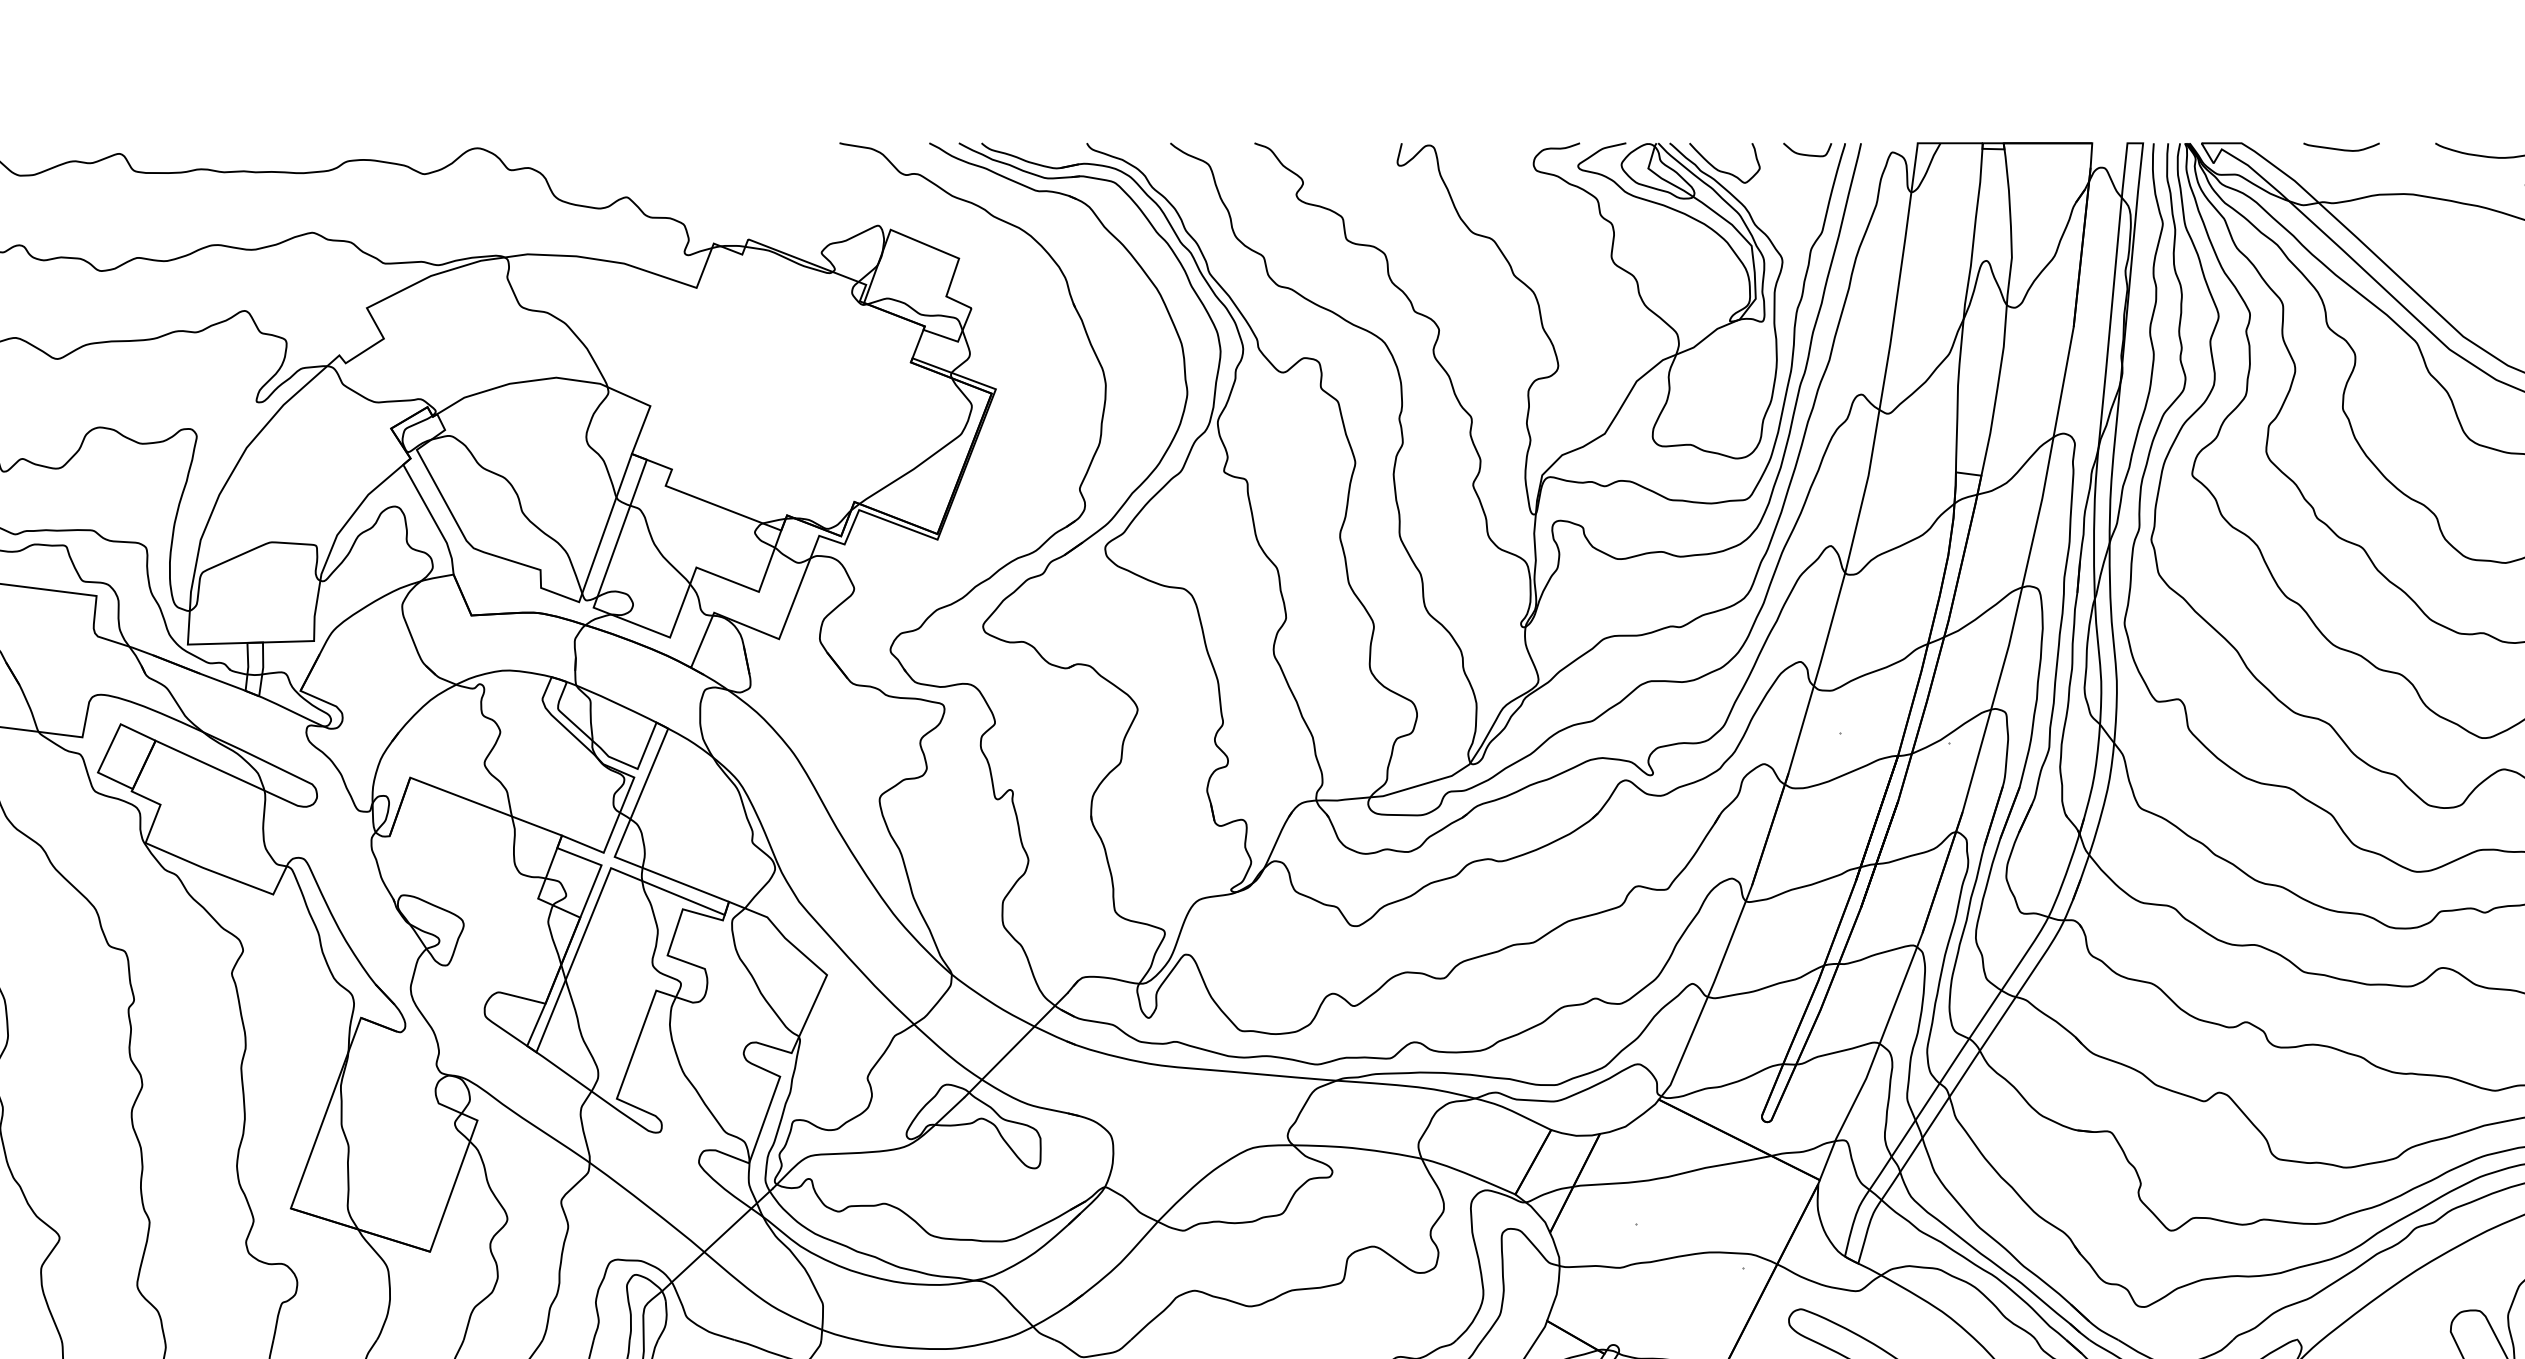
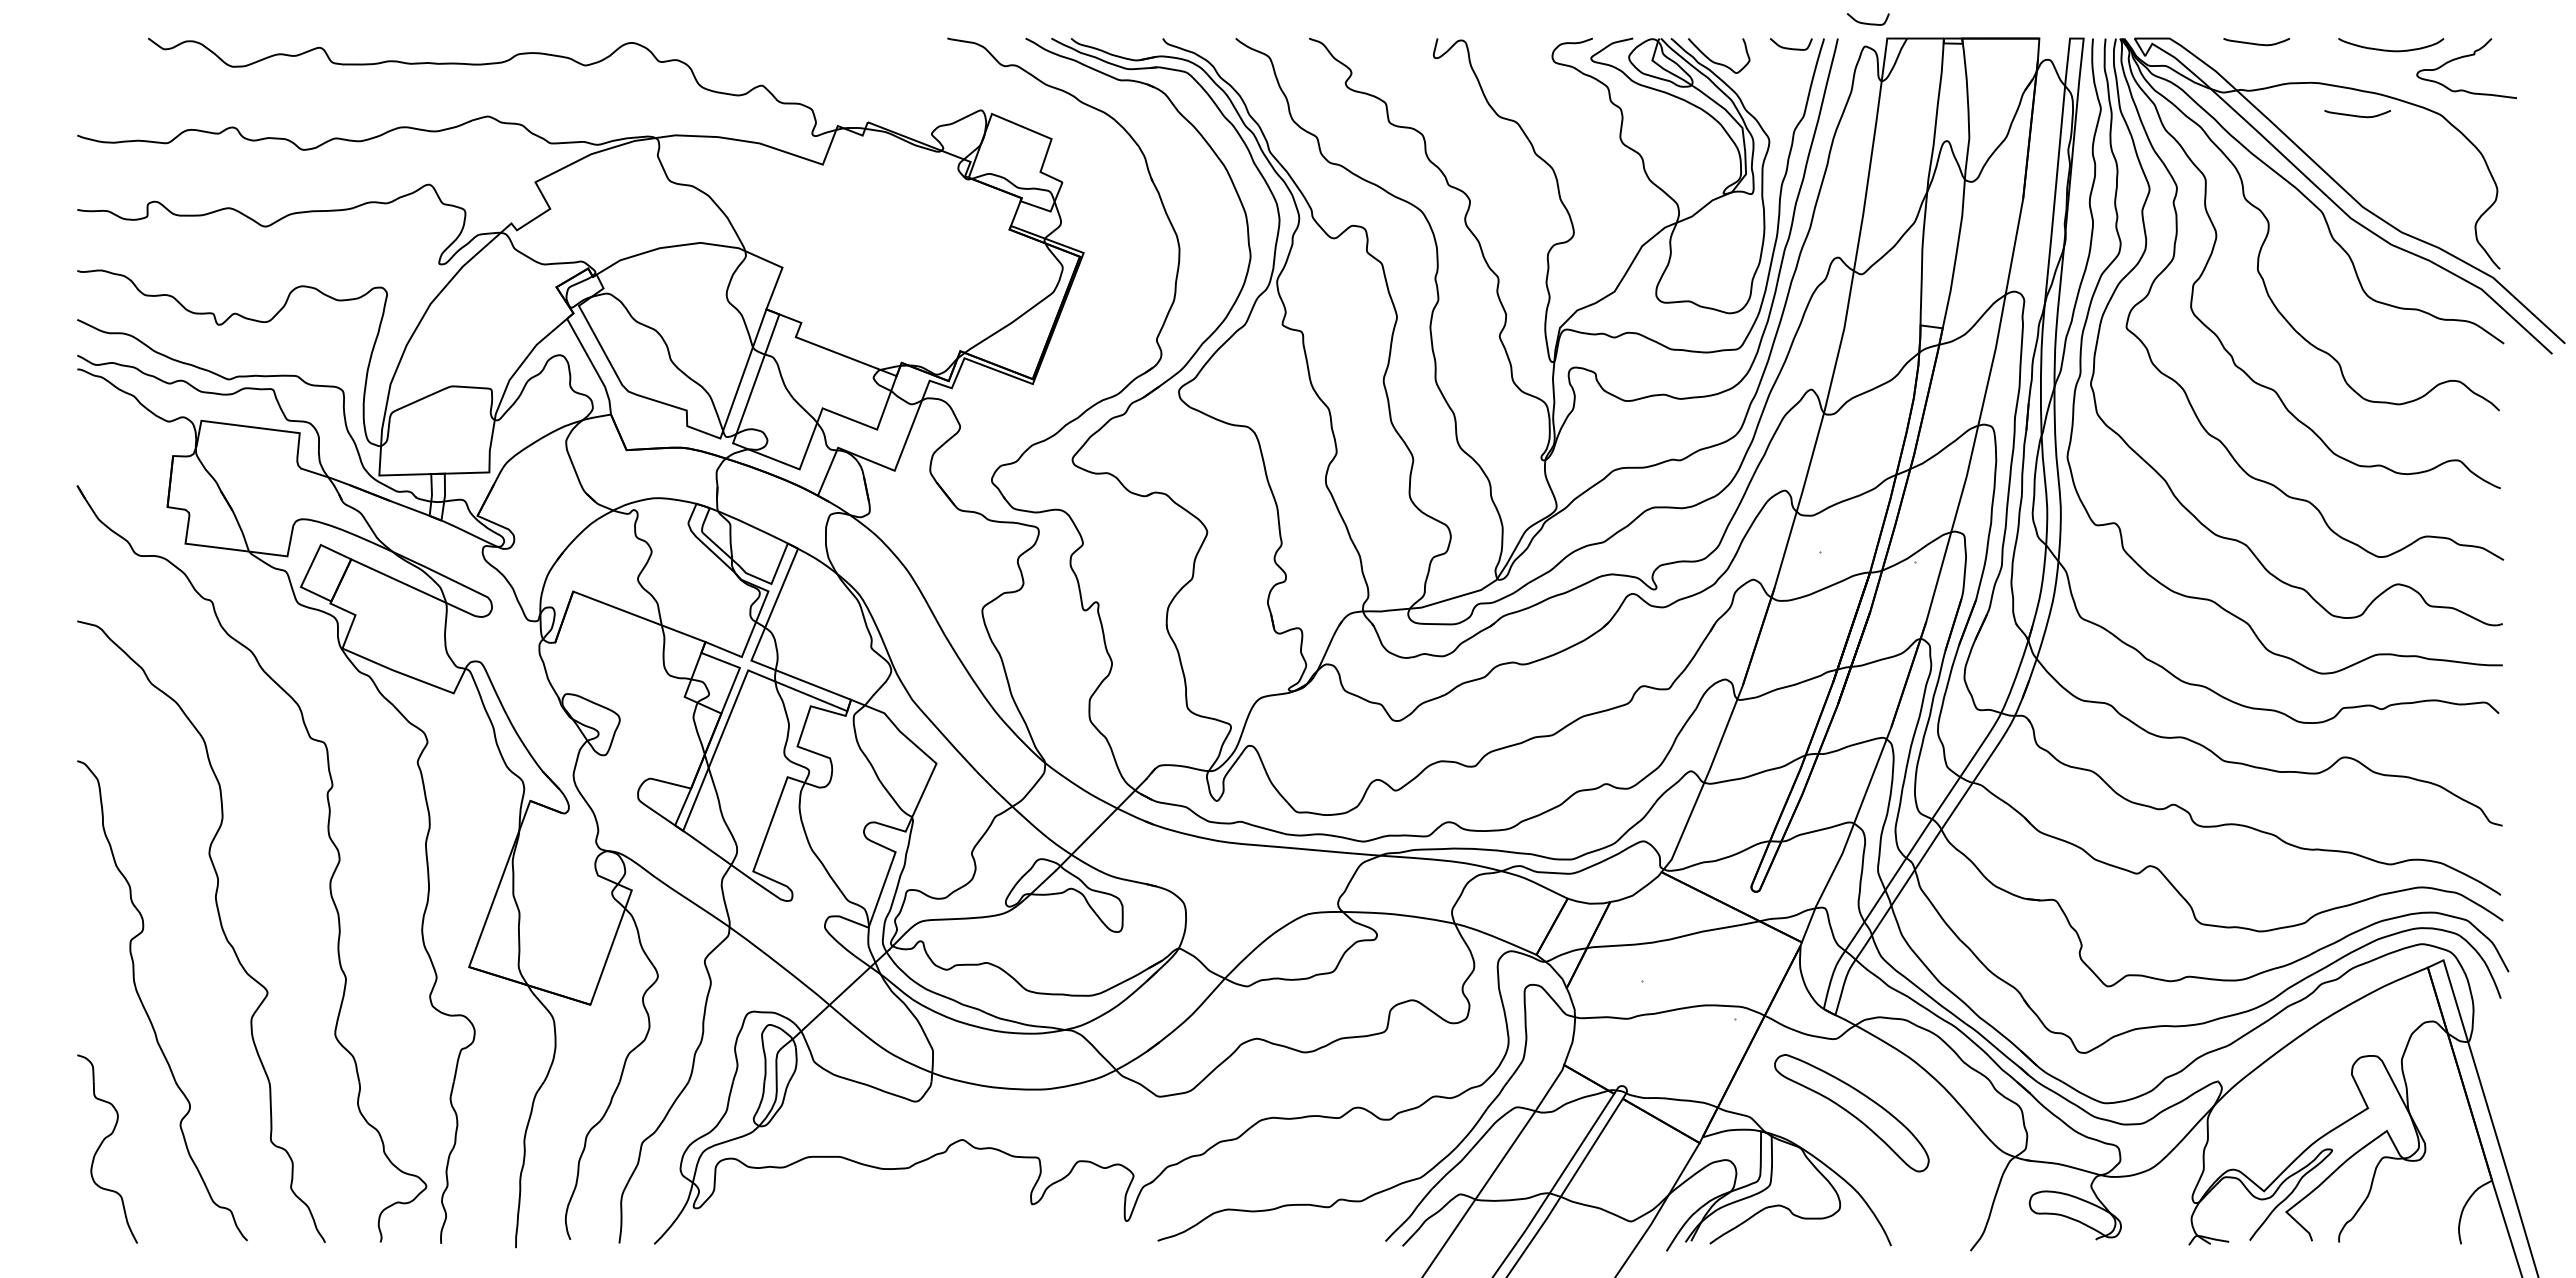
curve: (1893, 124) -> (1866, 22), added
curve: (2457, 231) -> (2357, 115), added

